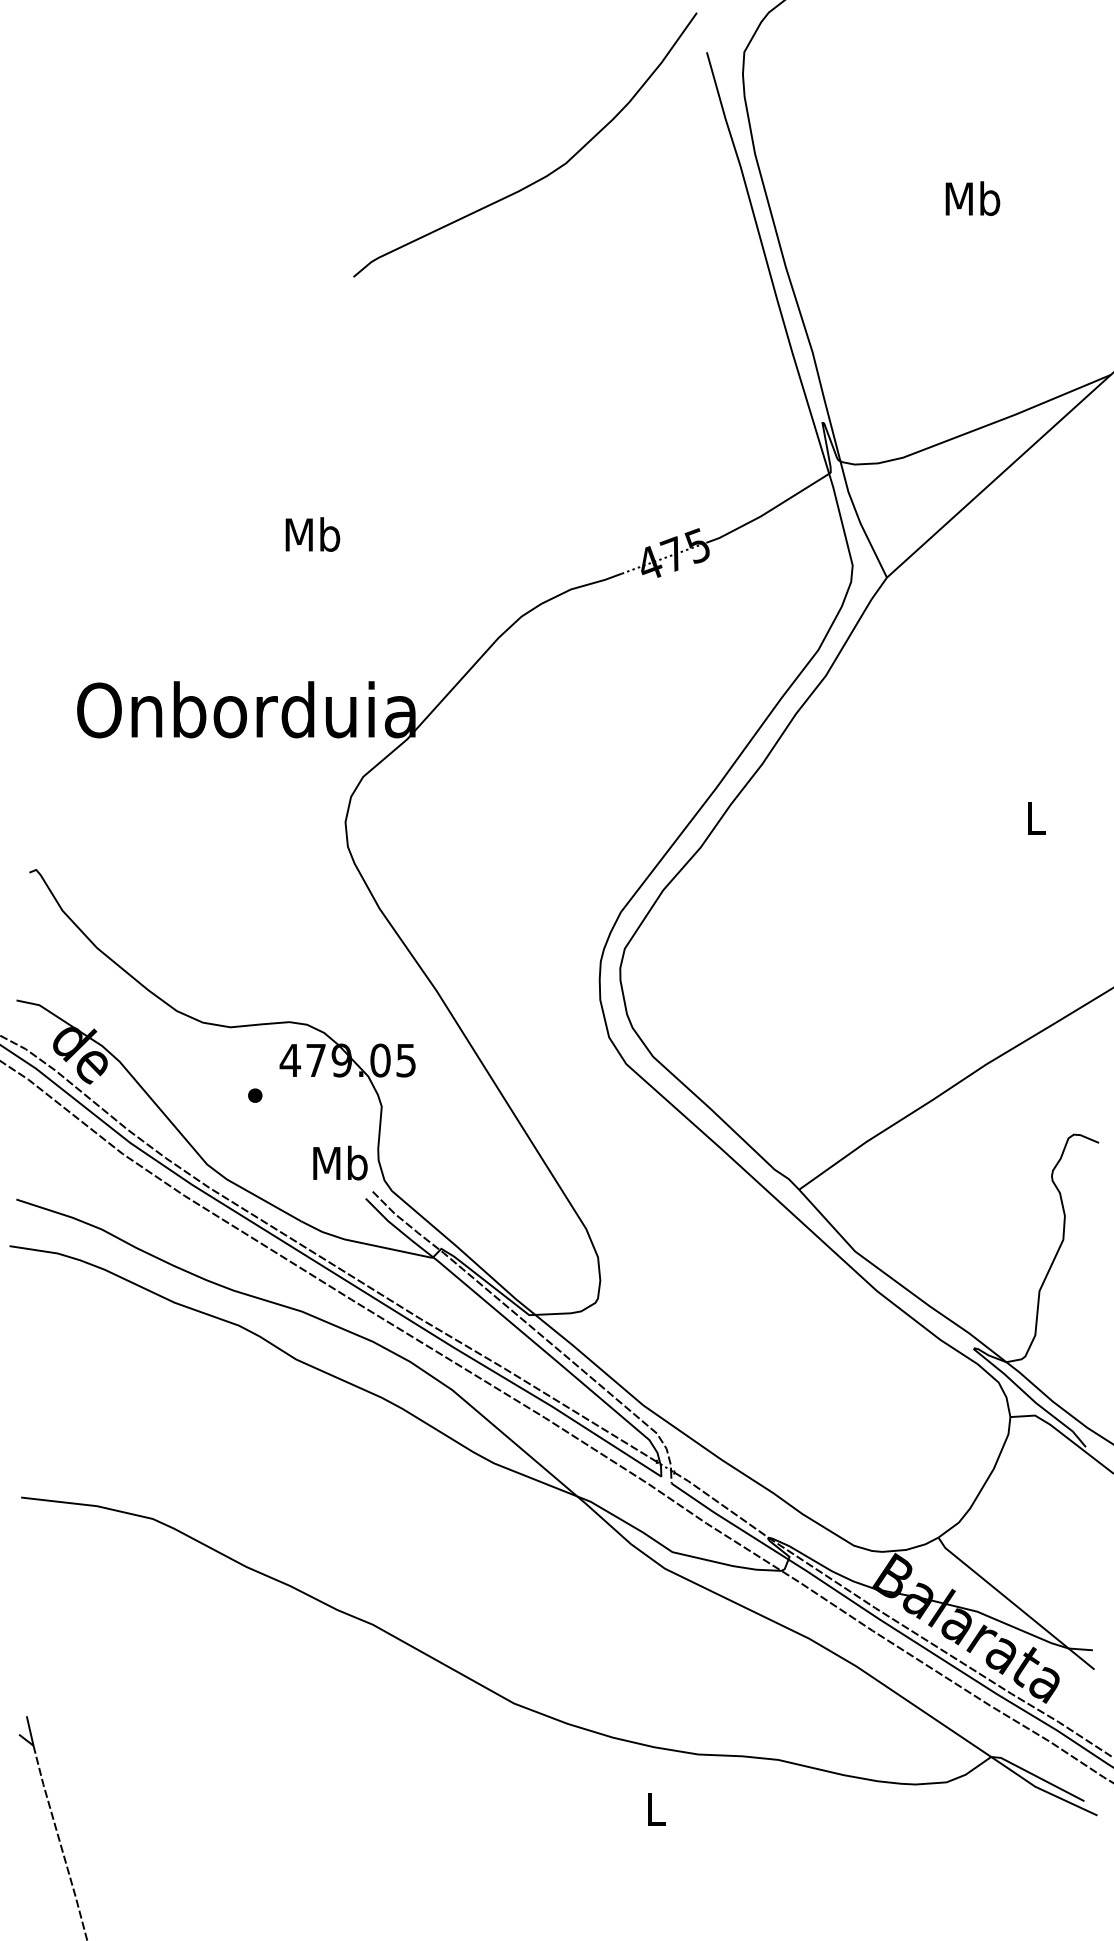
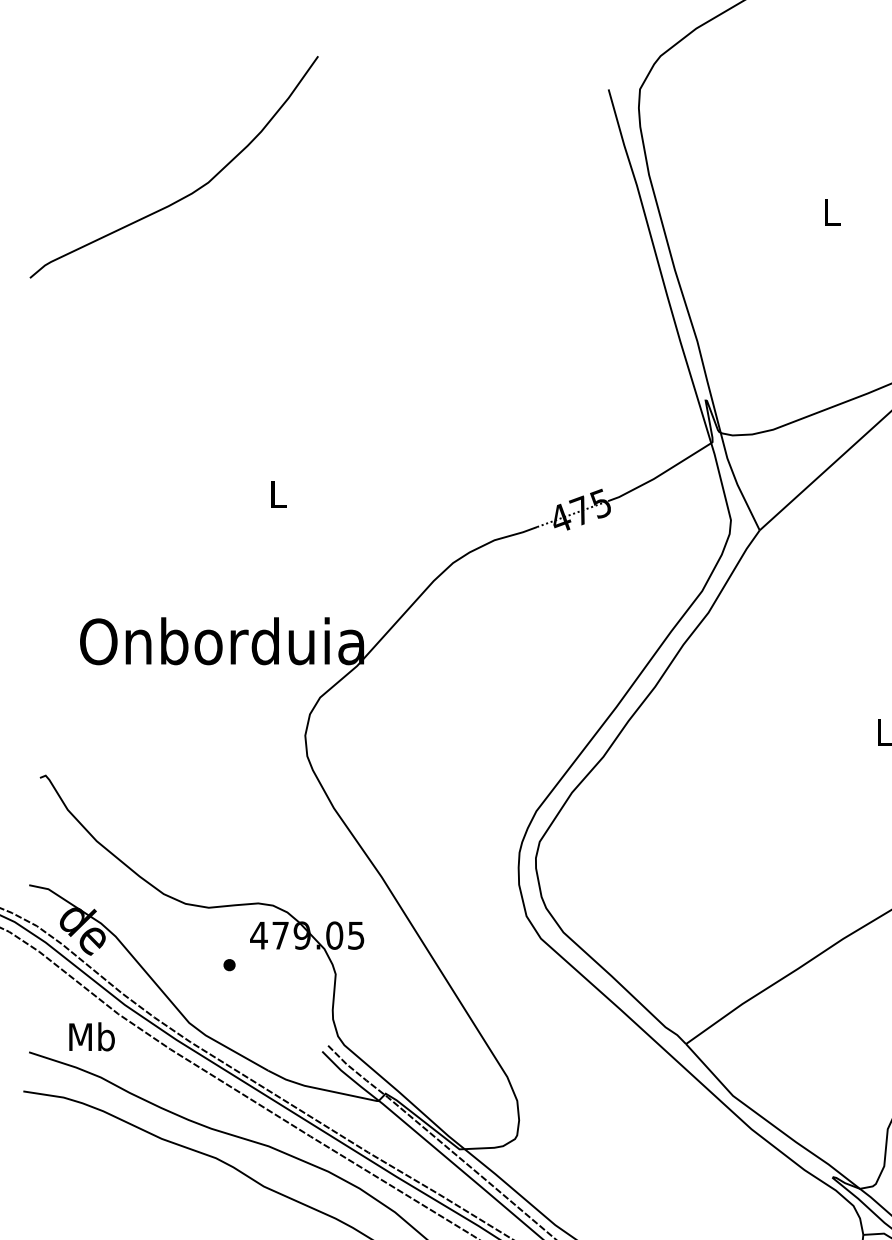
curve: (543, 176) -> (189, 193), moved
text: (972, 198) -> (831, 212), Mb -> L
text: (312, 534) -> (277, 494), Mb -> L
text: (340, 1162) -> (92, 1036), moved

